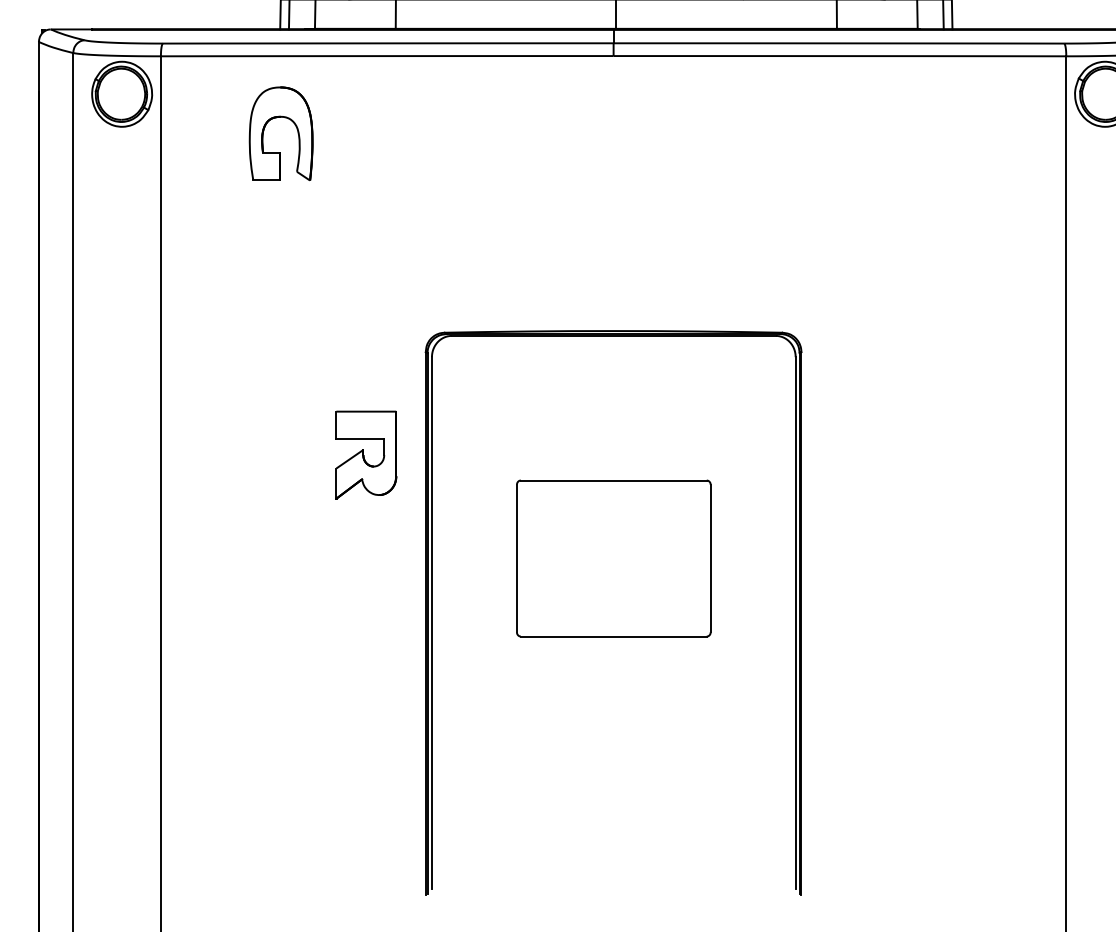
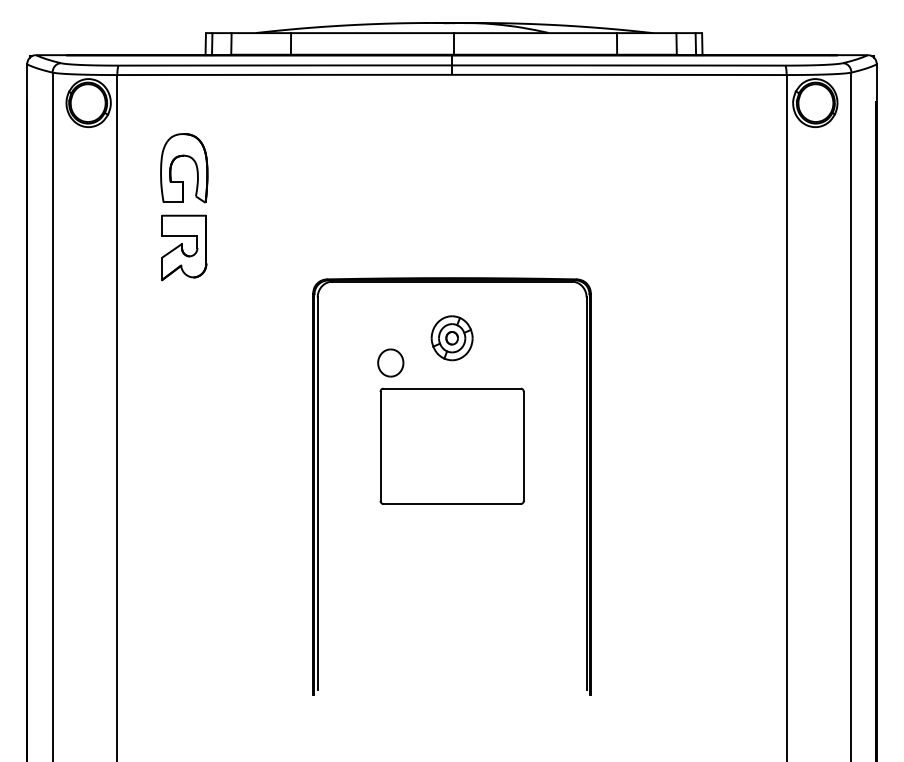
part: (295, 127) -> (194, 163), moved
part: (612, 412) -> (451, 338), added
part: (530, 445) -> (390, 362), added
part: (366, 454) -> (184, 247), moved

